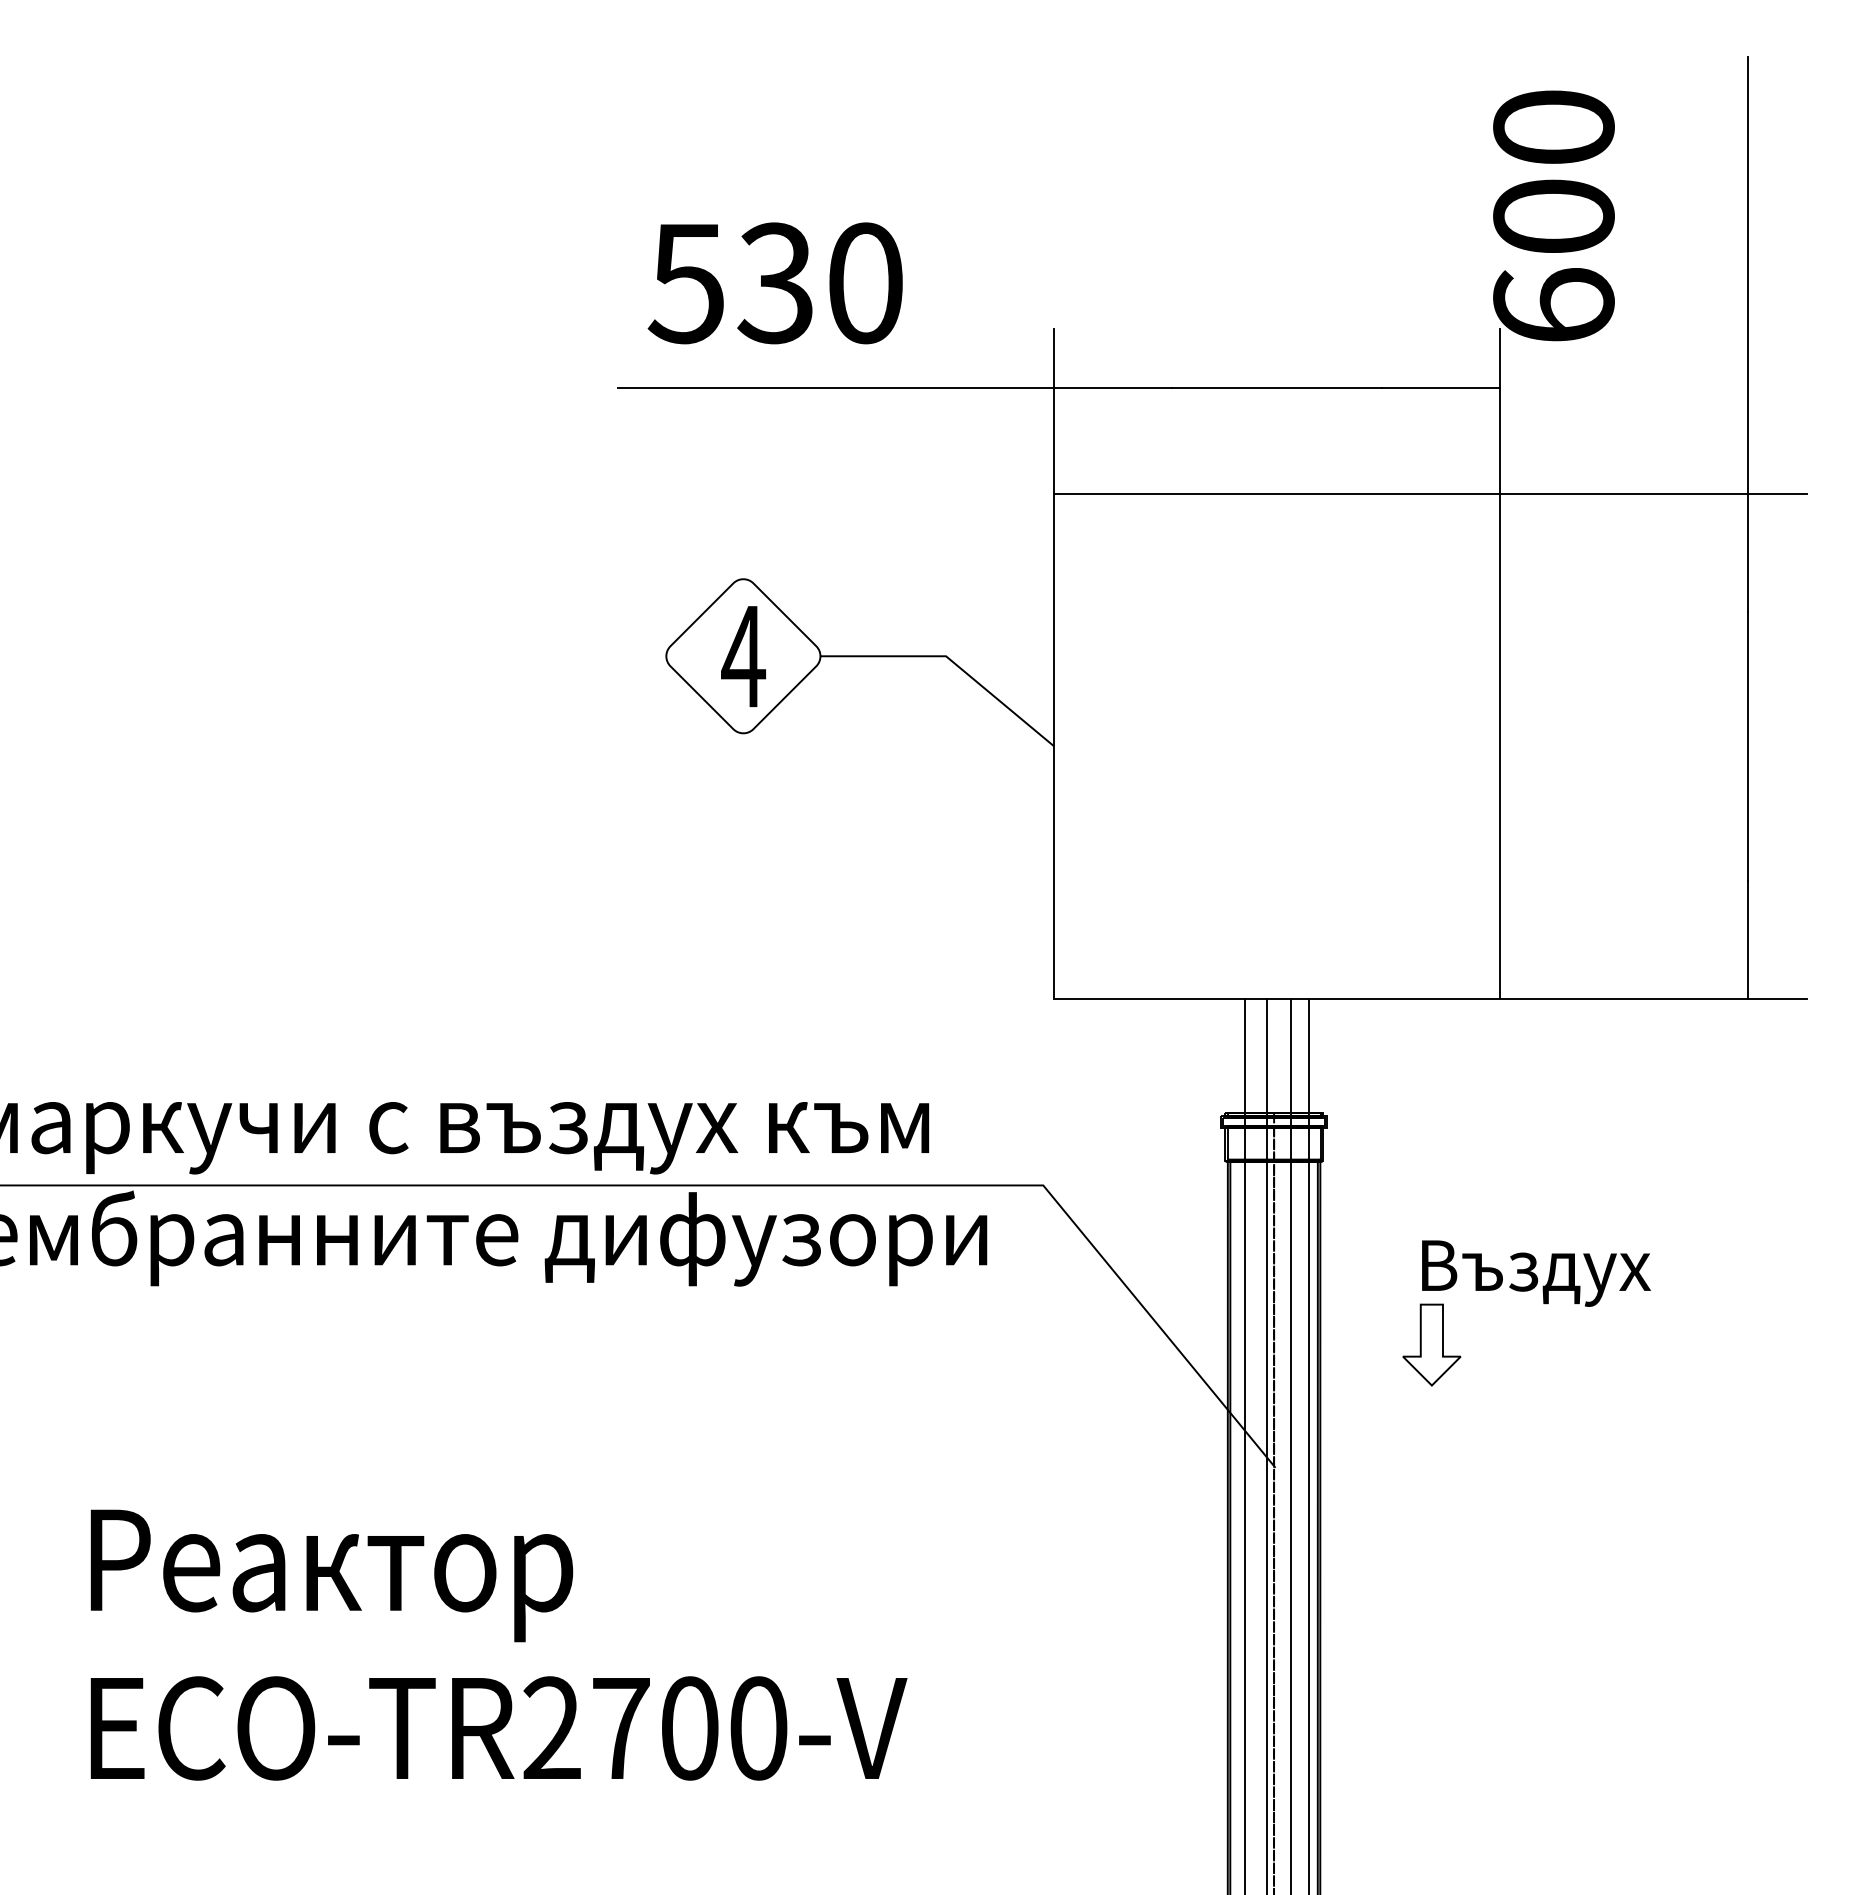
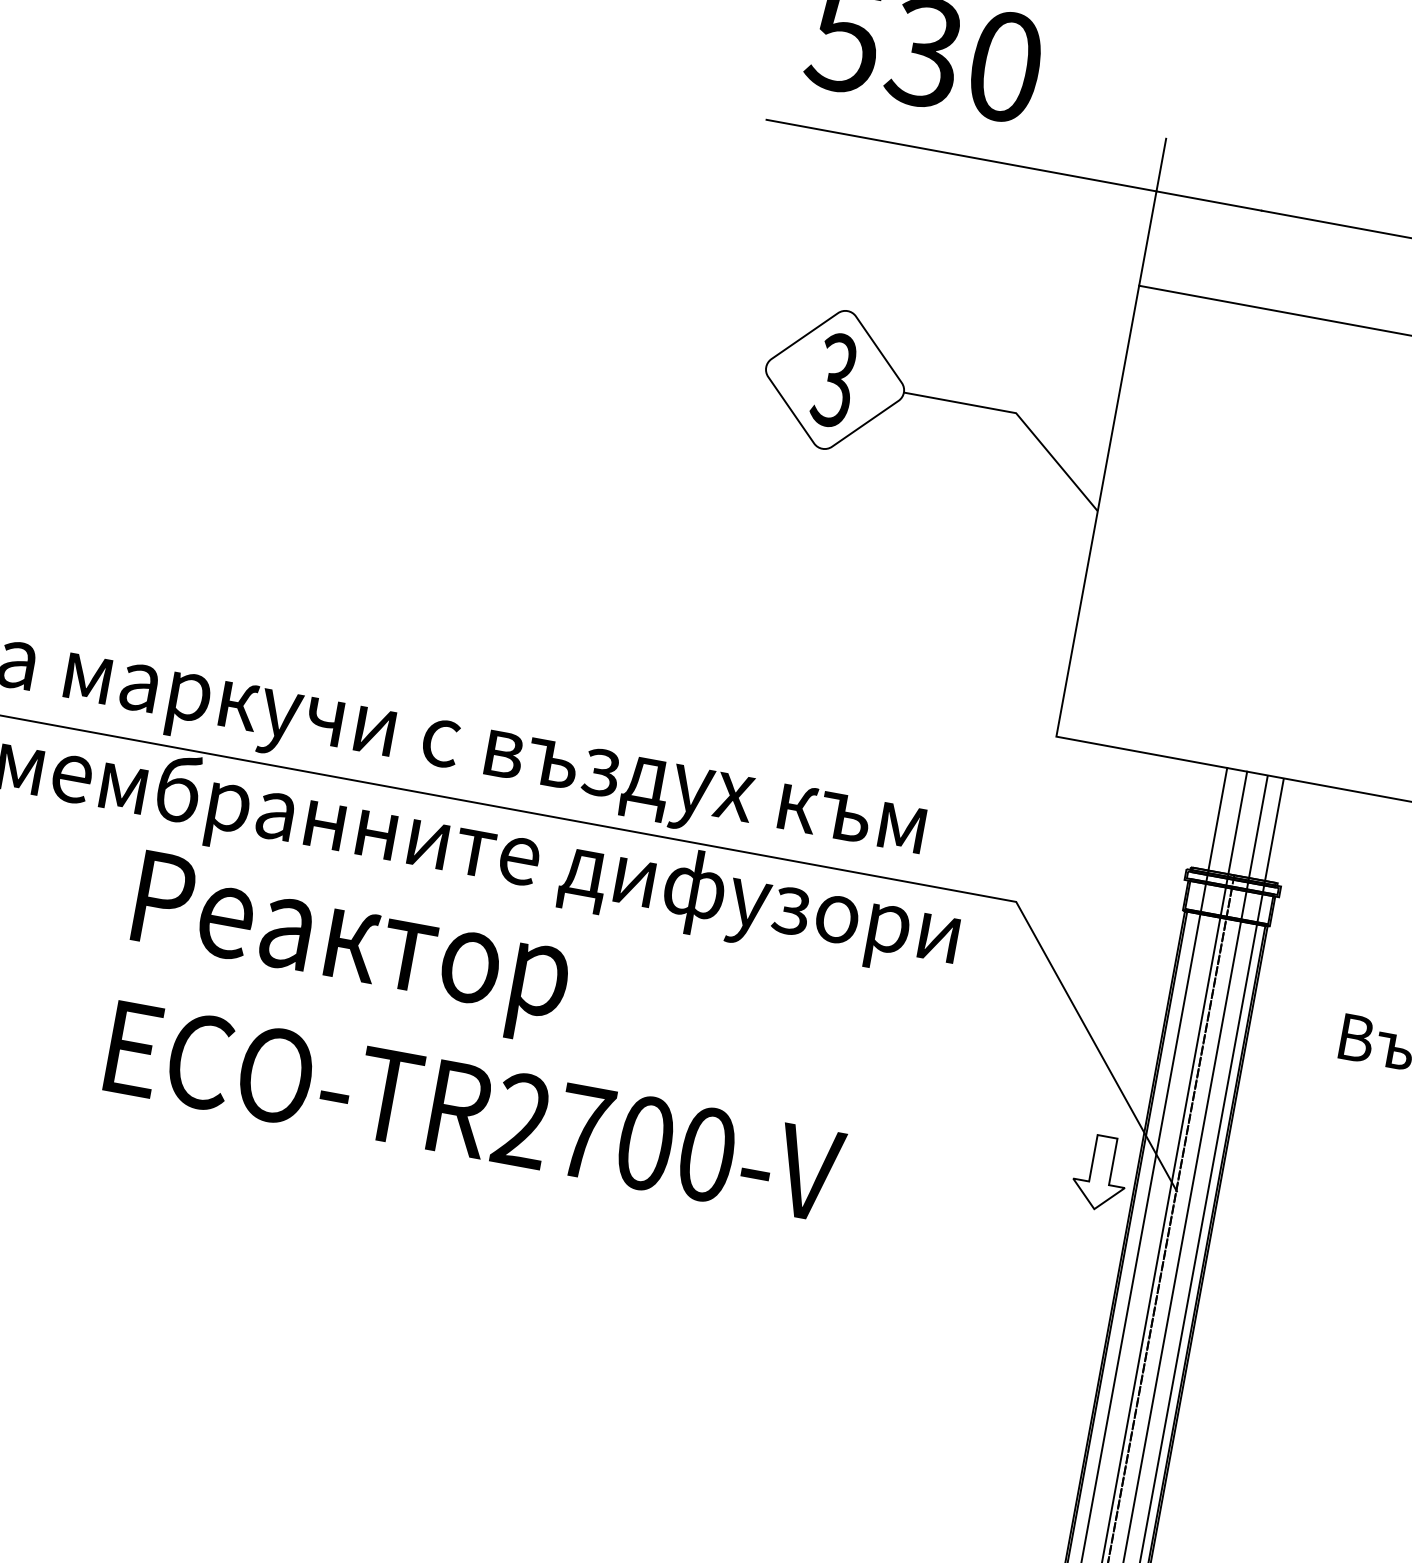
text: (743, 656) -> (835, 380), 4 -> 3
part: (1431, 1344) -> (1100, 1172), moved
text: (498, 1644) -> (488, 1036), moved

